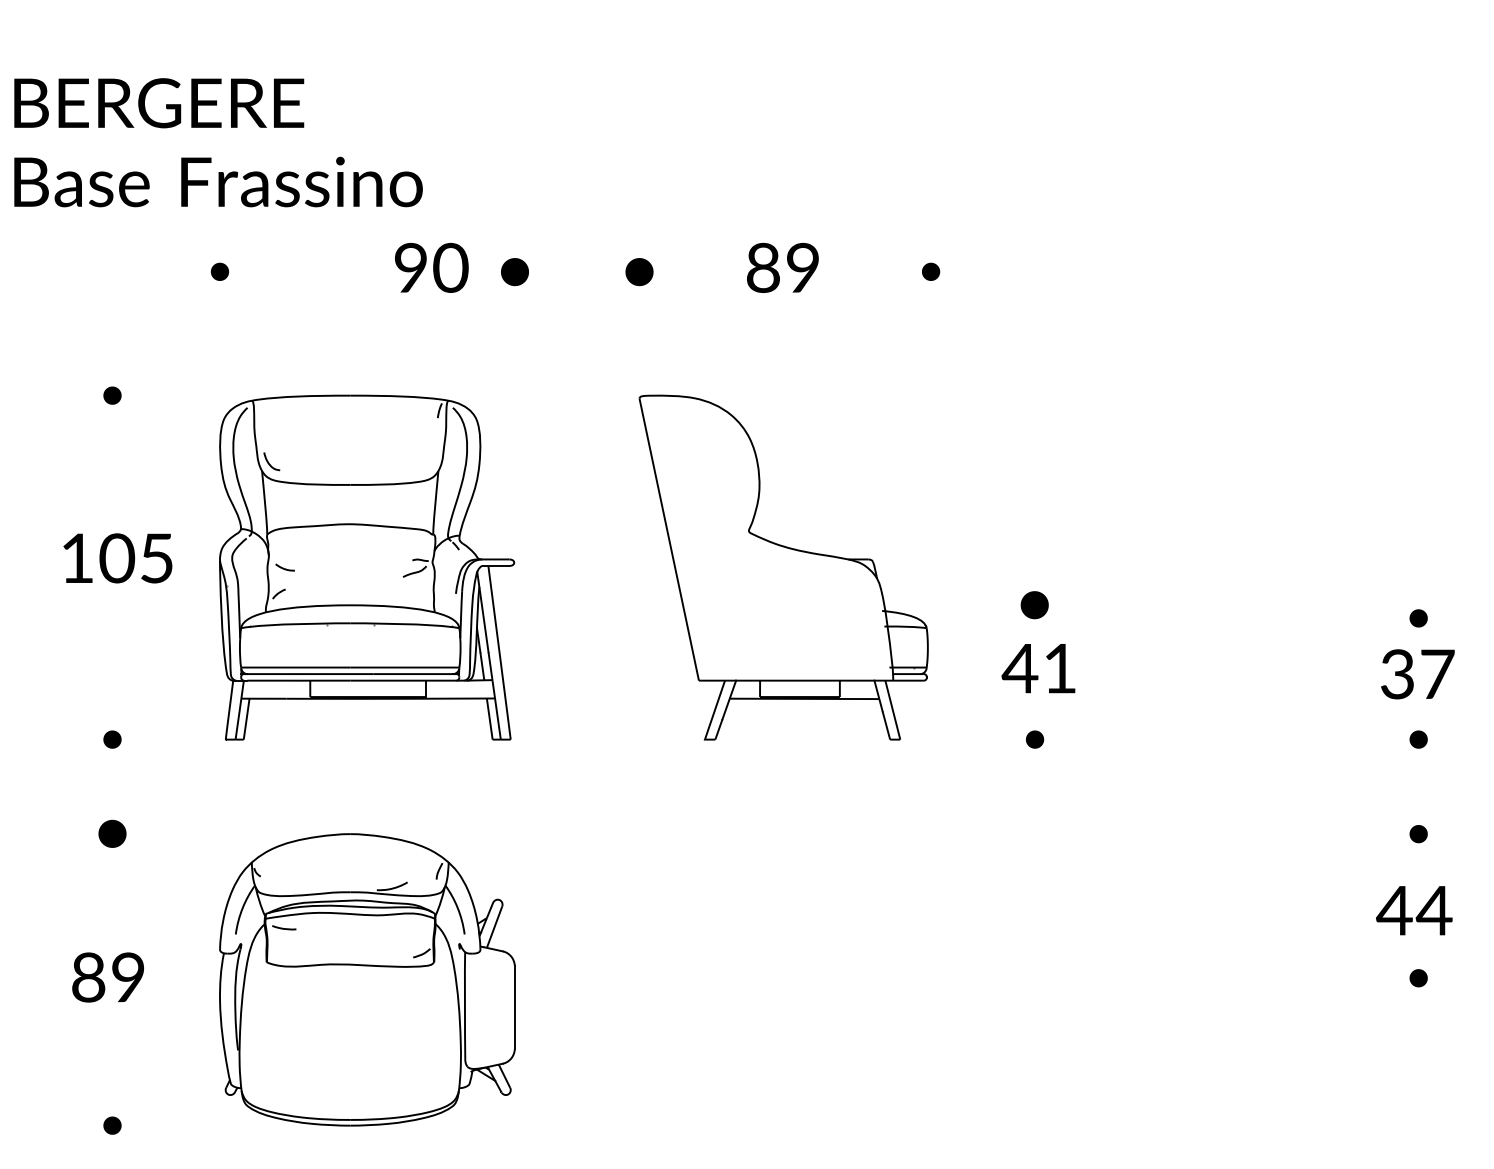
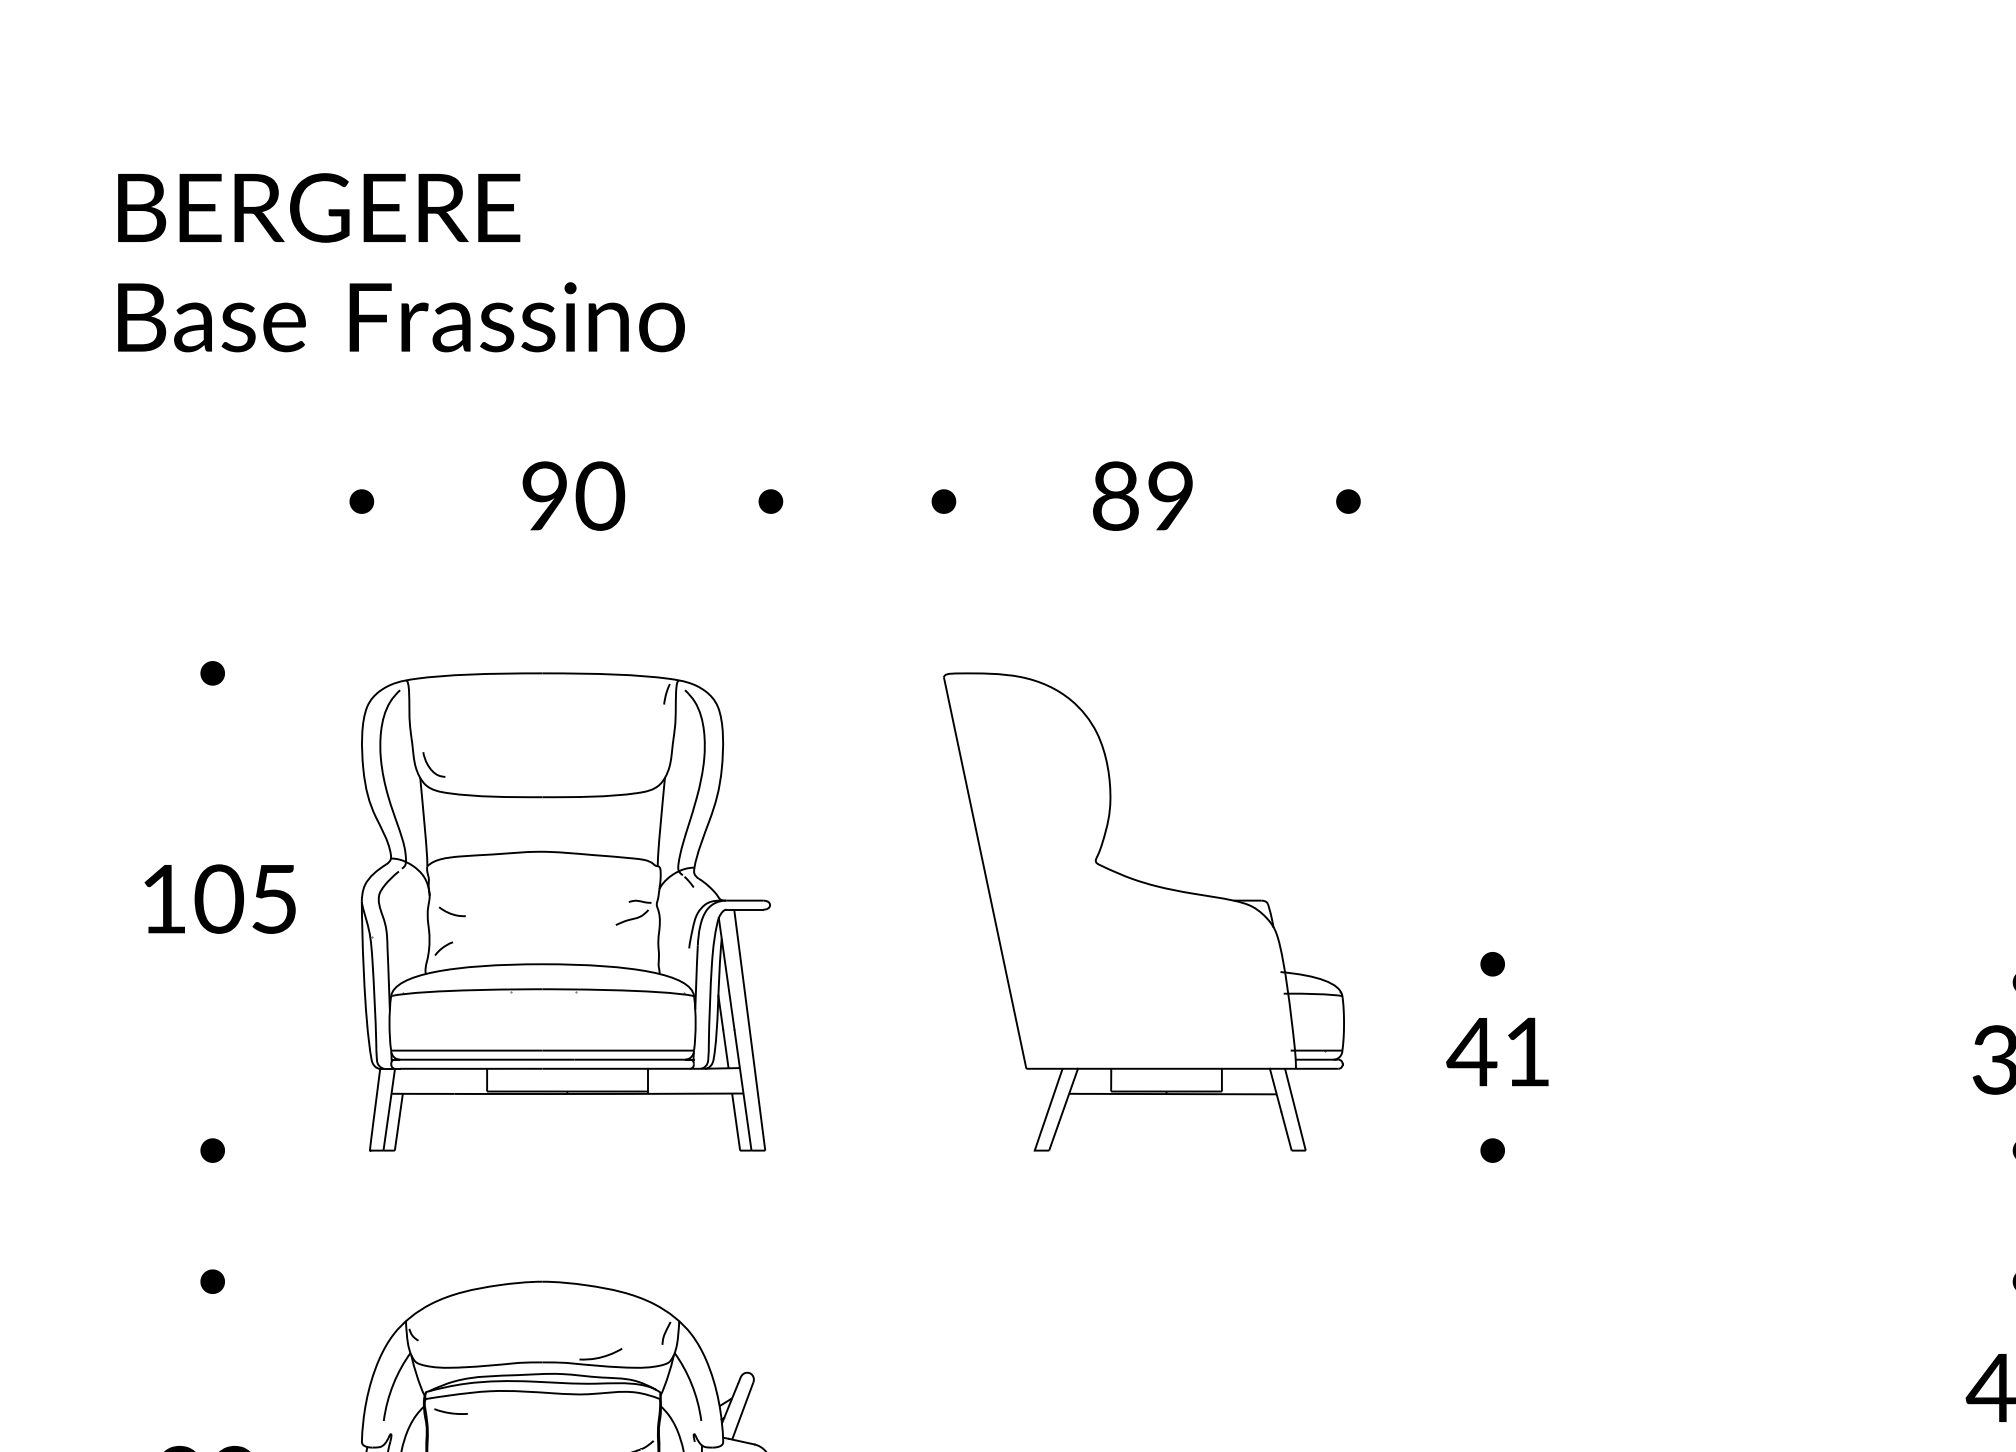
text: (218, 142) -> (401, 262), moved
text: (431, 267) -> (573, 495), moved
part: (514, 271) -> (770, 501), size x0.62
part: (639, 271) -> (943, 501), size x0.62
part: (1035, 605) -> (1493, 964), size x0.62
part: (112, 834) -> (212, 1282), size x0.62

